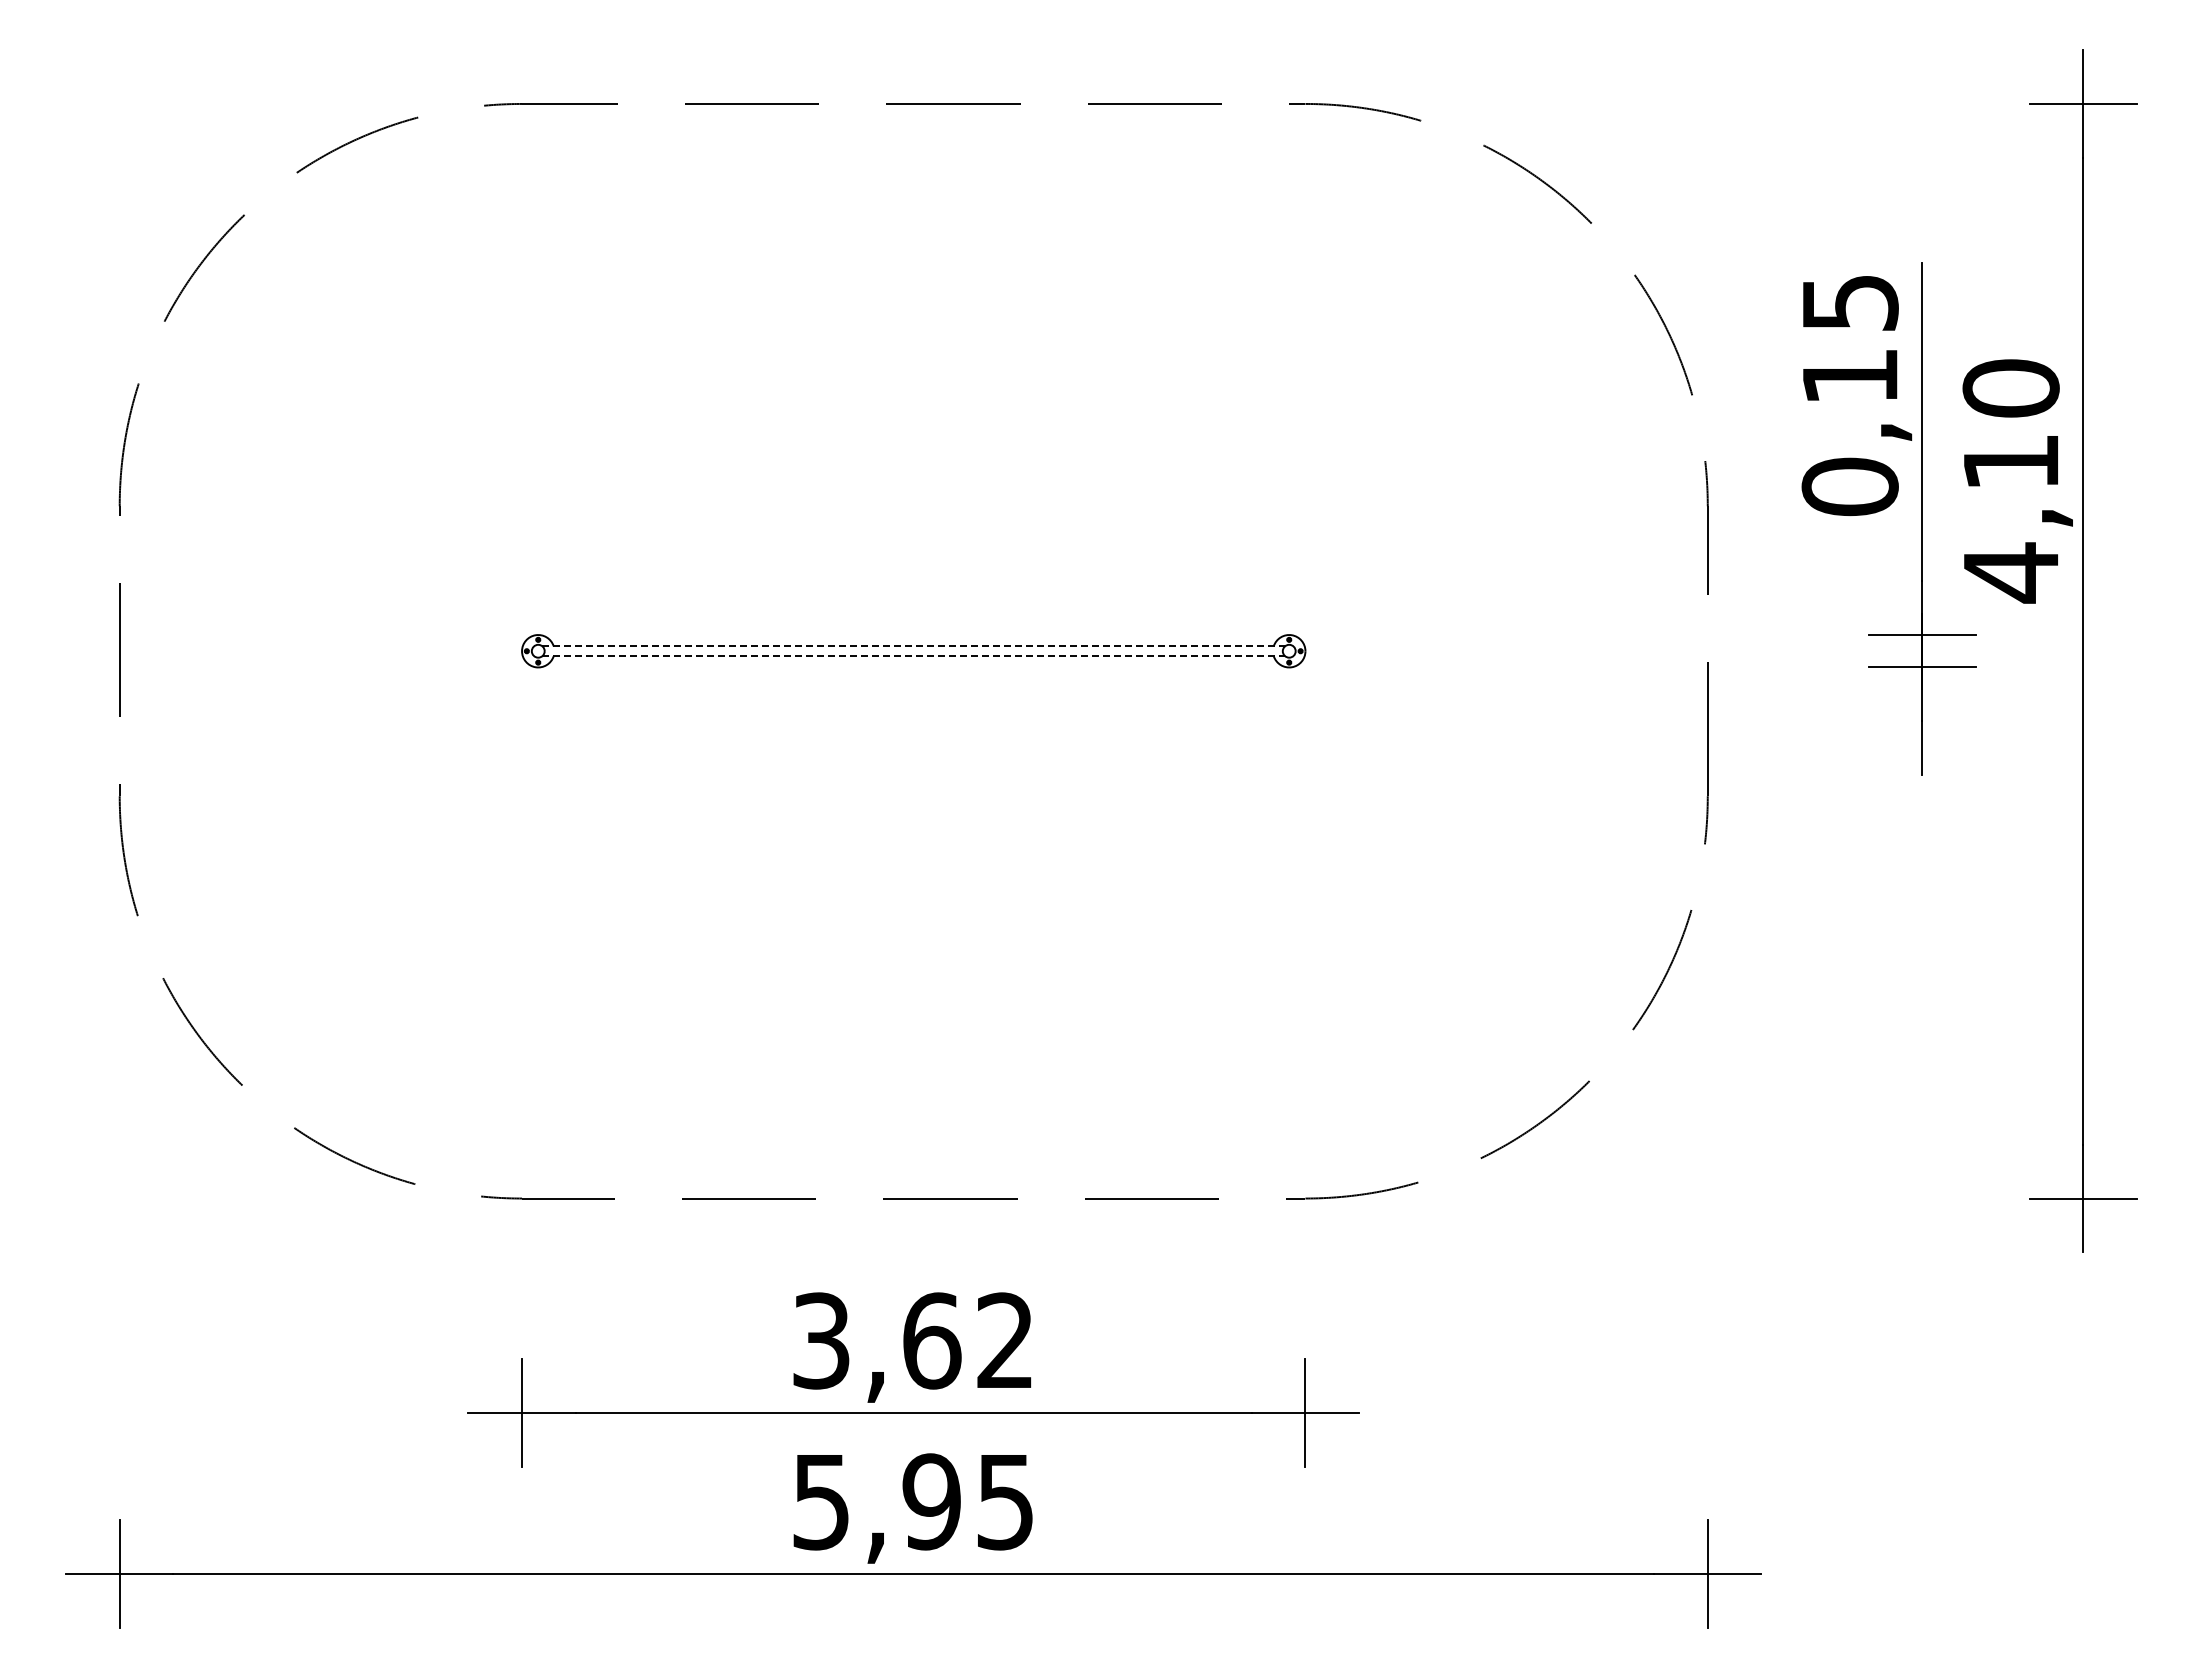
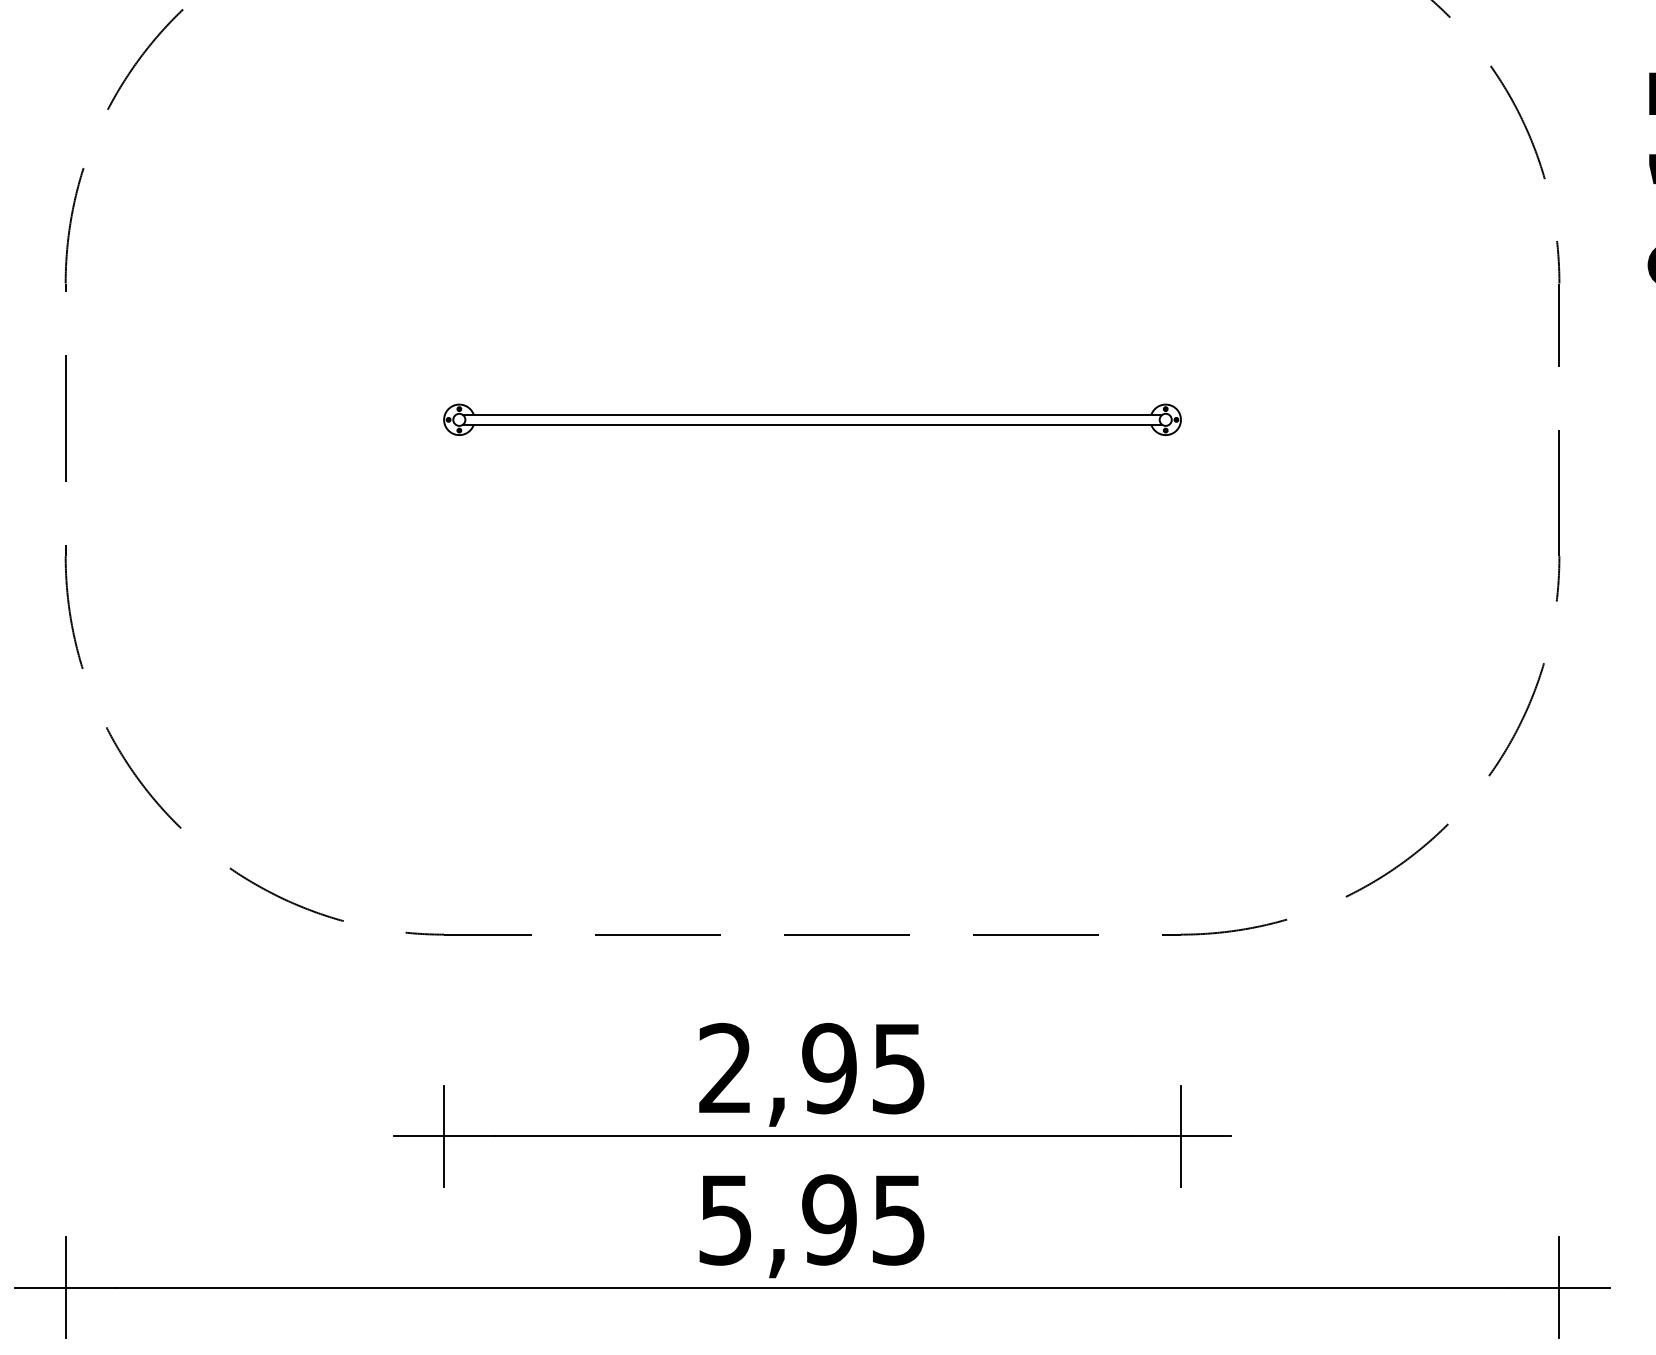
line: (913, 646) -> (812, 415), dashed -> solid
line: (913, 656) -> (812, 424), dashed -> solid
text: (912, 1340) -> (811, 1068), 3,62 -> 2,95

